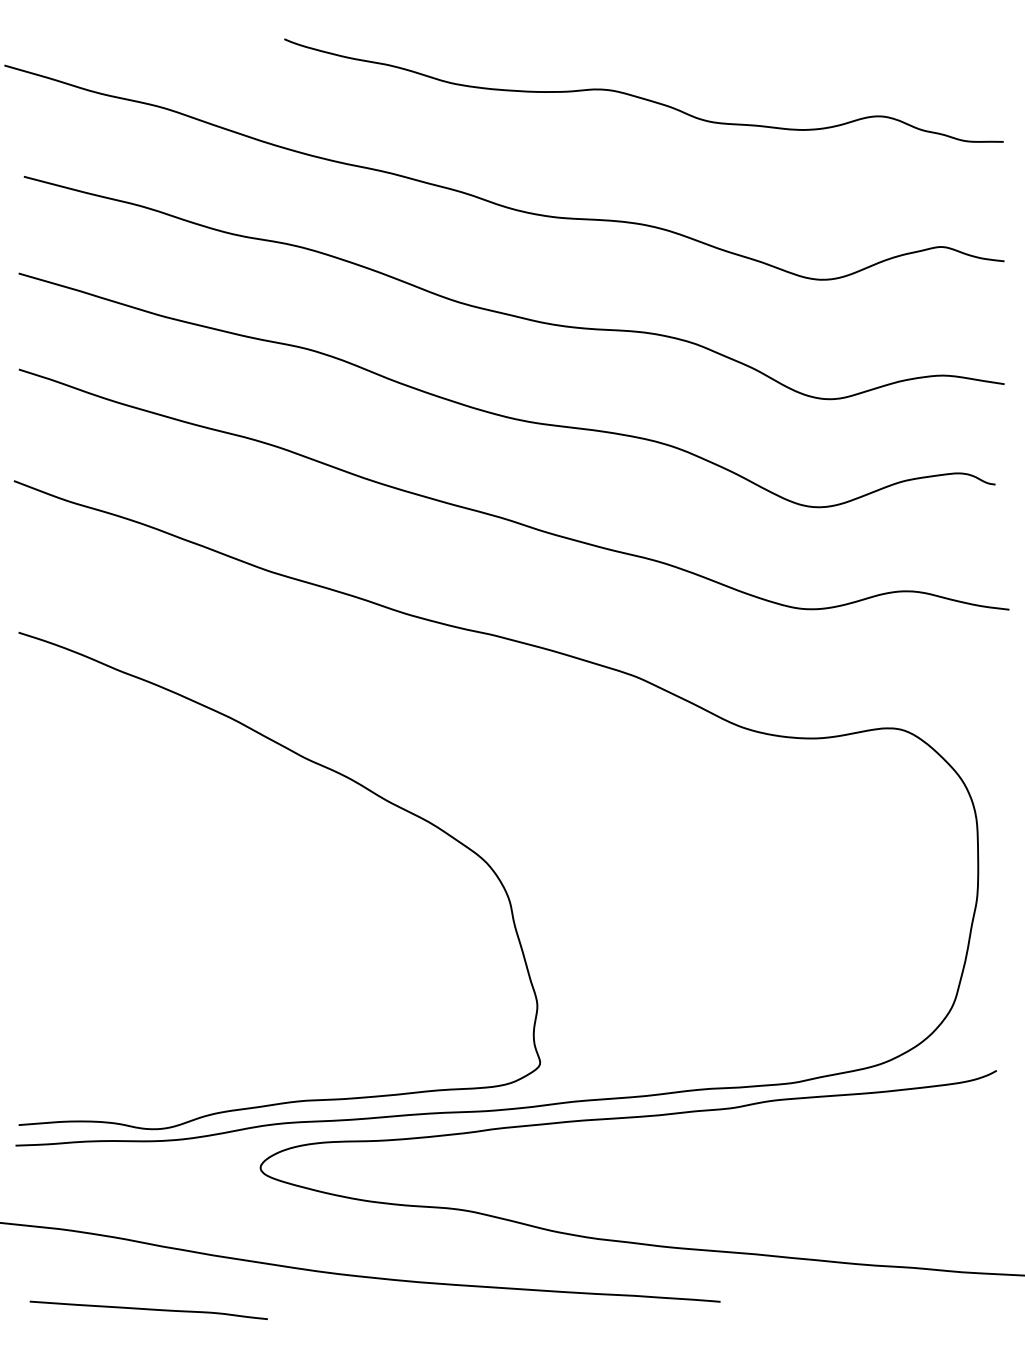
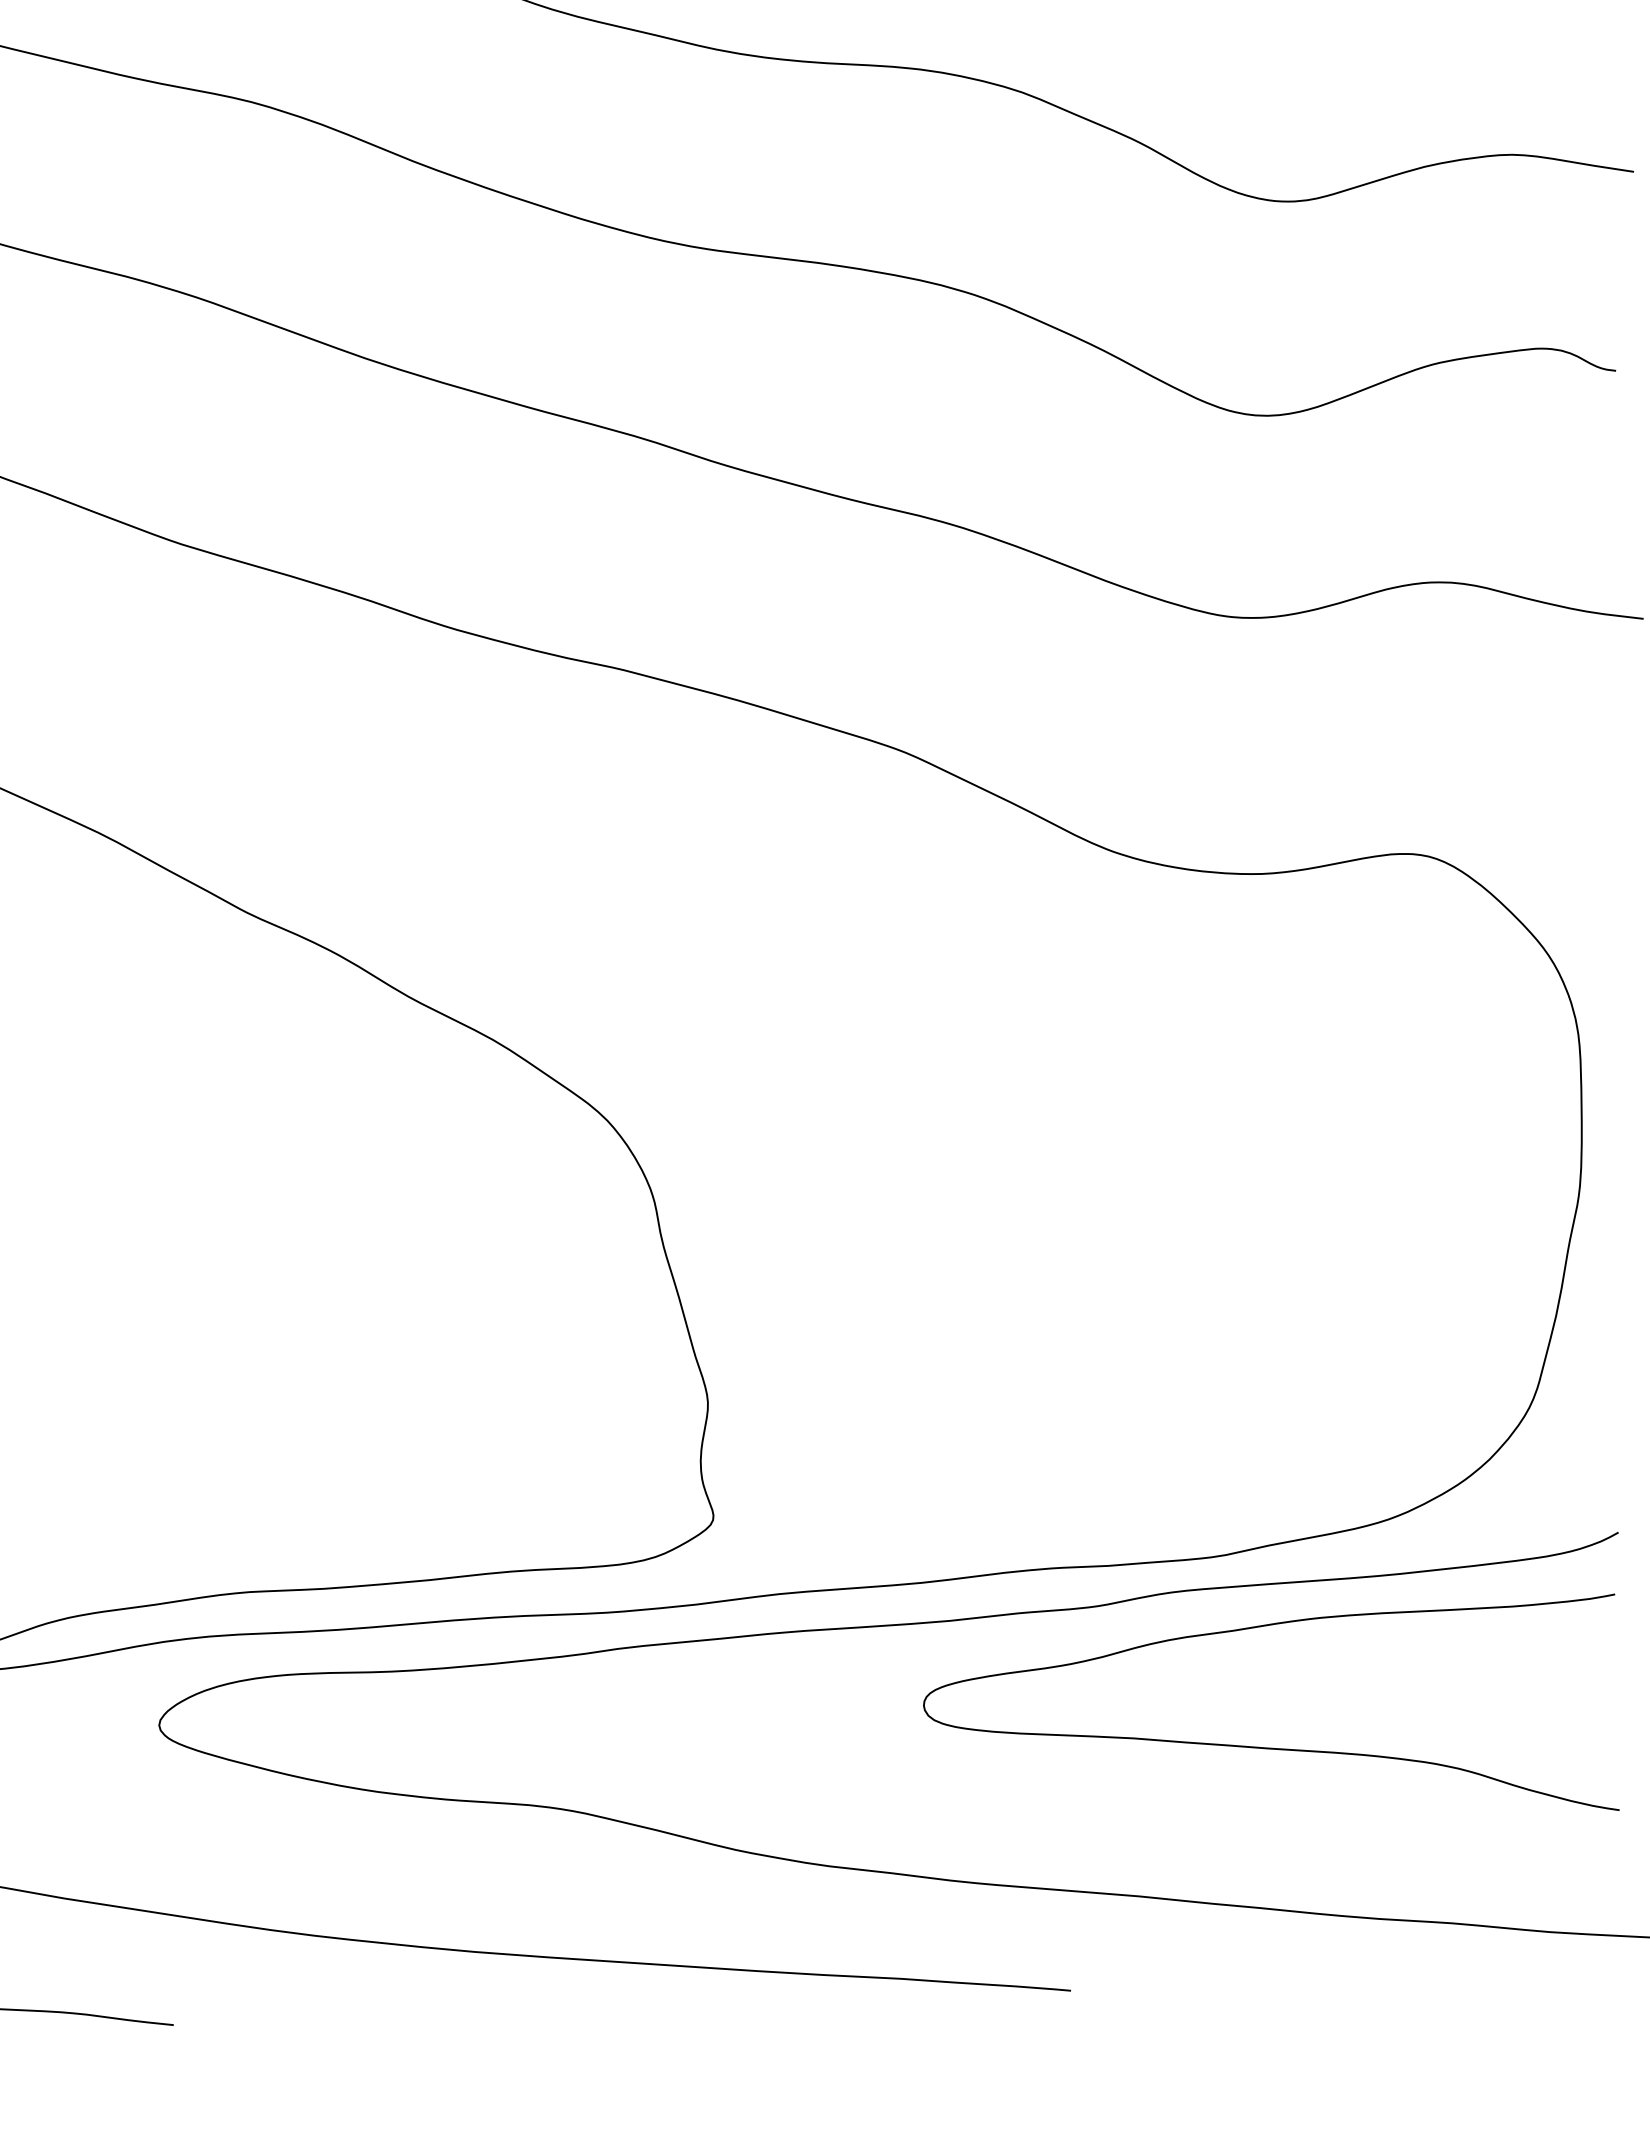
curve: (821, 1178) -> (1271, 1746), added

